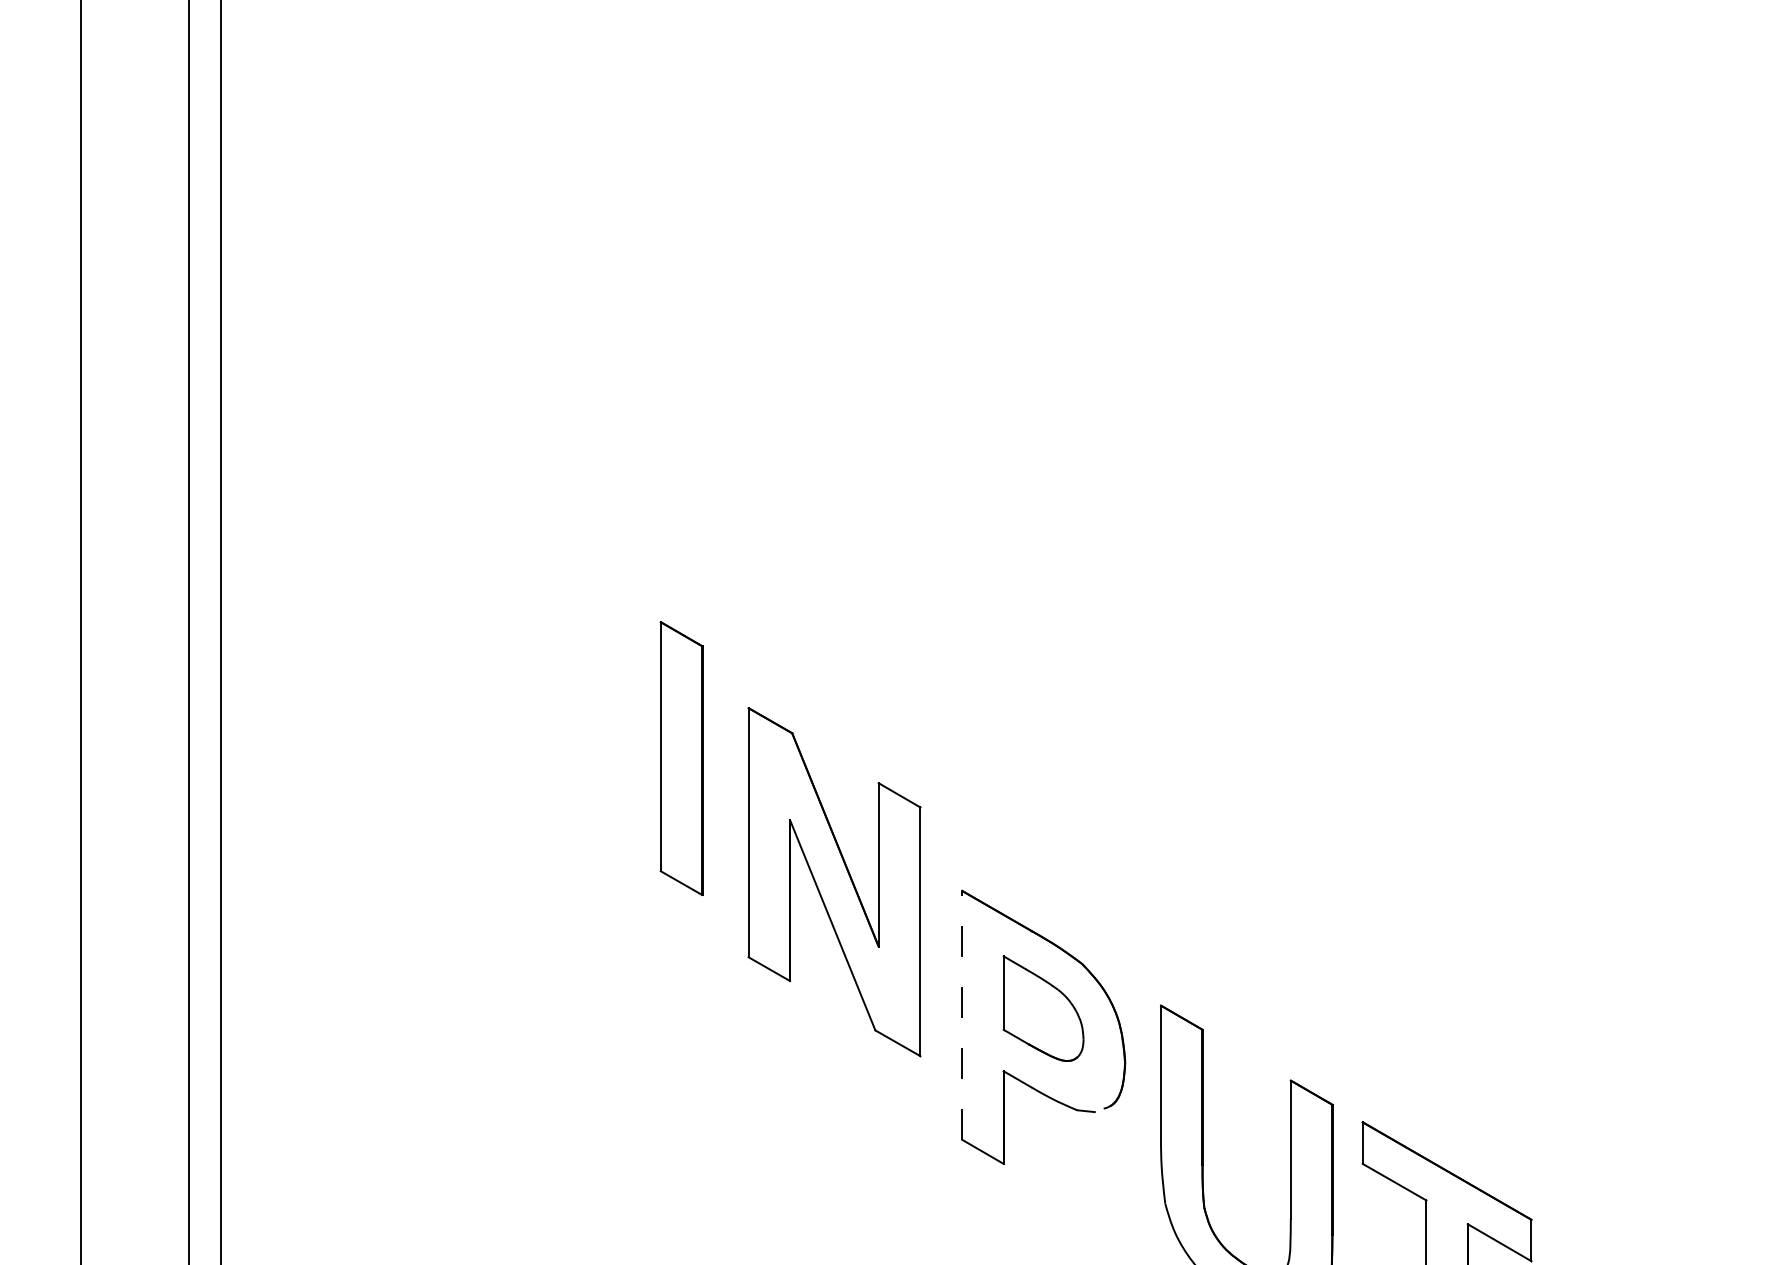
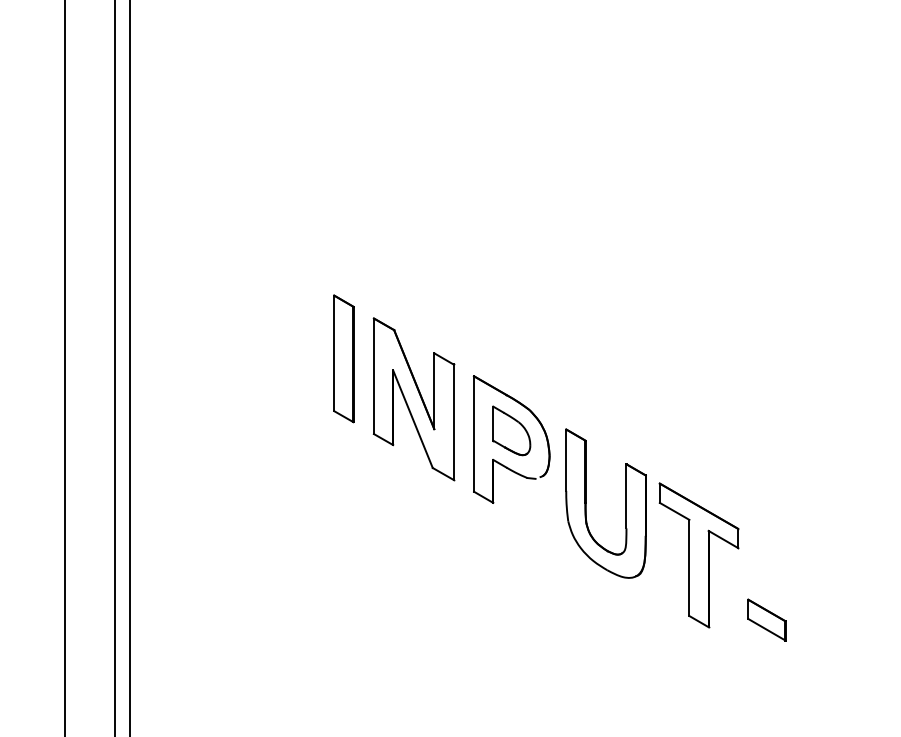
part: (680, 757) -> (343, 358), moved
part: (833, 882) -> (413, 399), moved
line: (963, 1016) -> (474, 434), dashed -> solid

